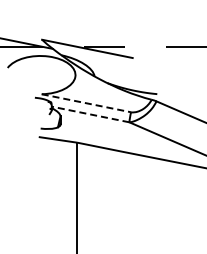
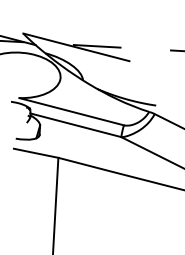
line: (86, 103) -> (71, 111), dashed -> solid
line: (90, 114) -> (75, 125), dashed -> solid

